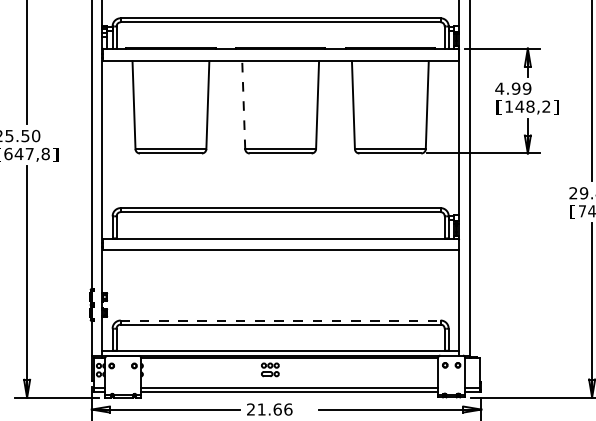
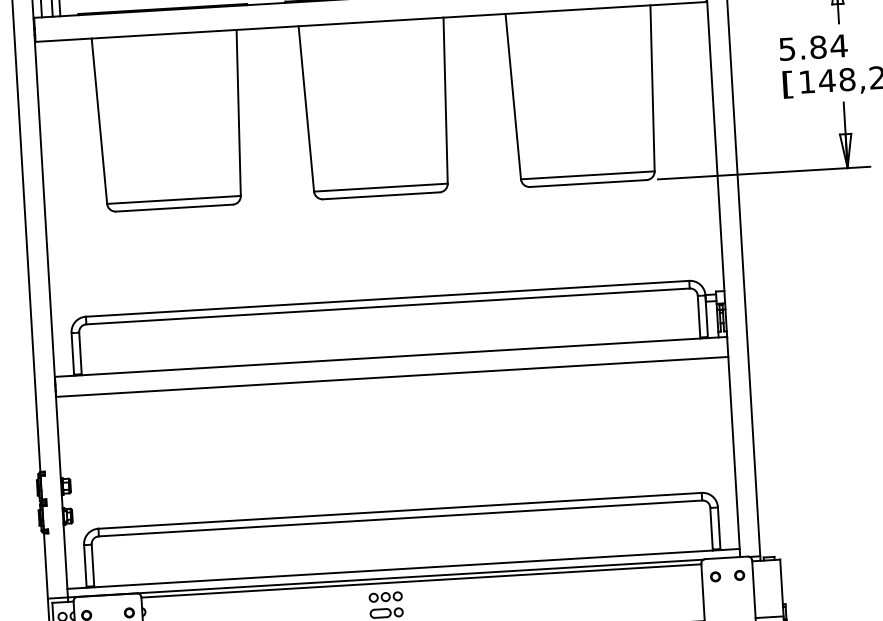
text: (513, 88) -> (813, 47), 4.99 -> 5.84
line: (243, 105) -> (305, 109), dashed -> solid
line: (280, 320) -> (399, 510), dashed -> solid

